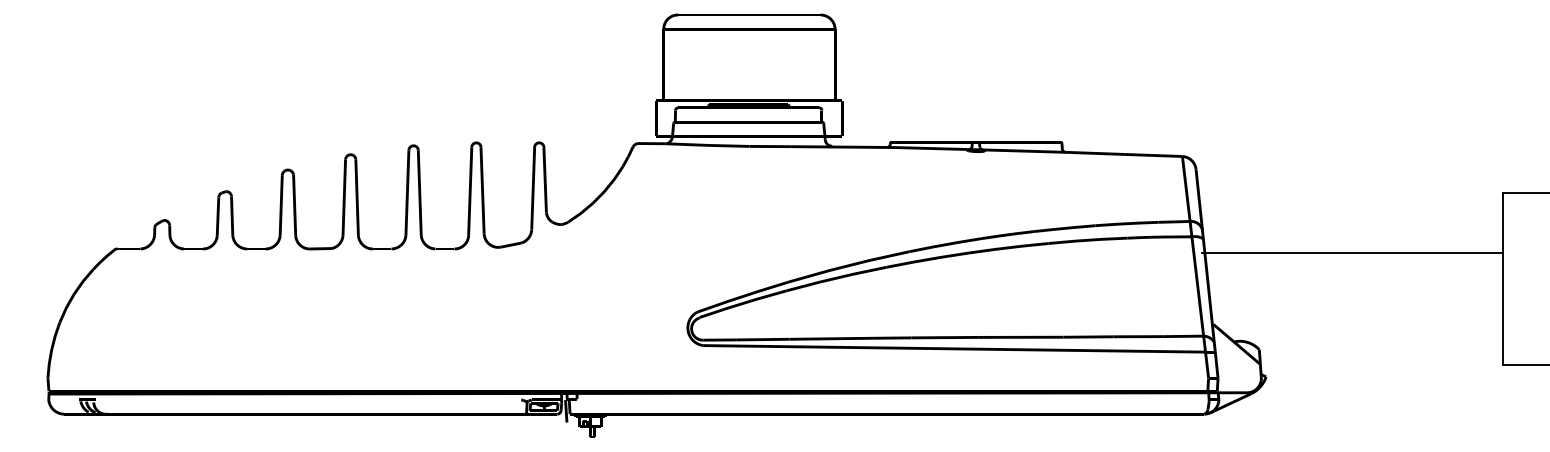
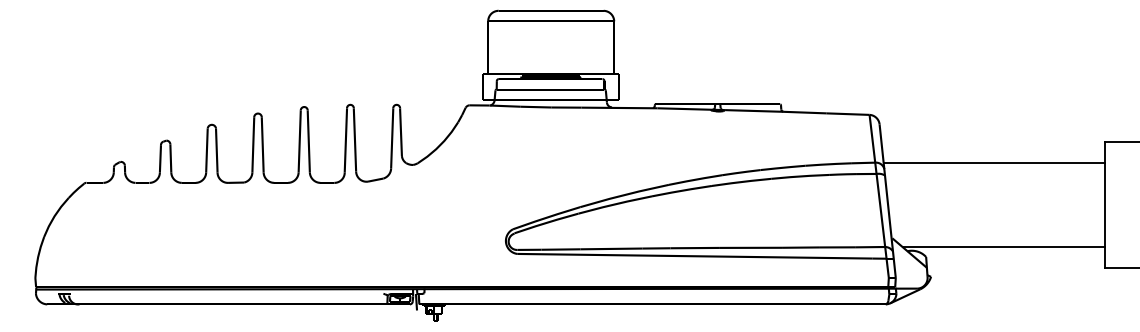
line: (1352, 252) -> (994, 162), moved
line: (1365, 336) -> (1004, 247), added

